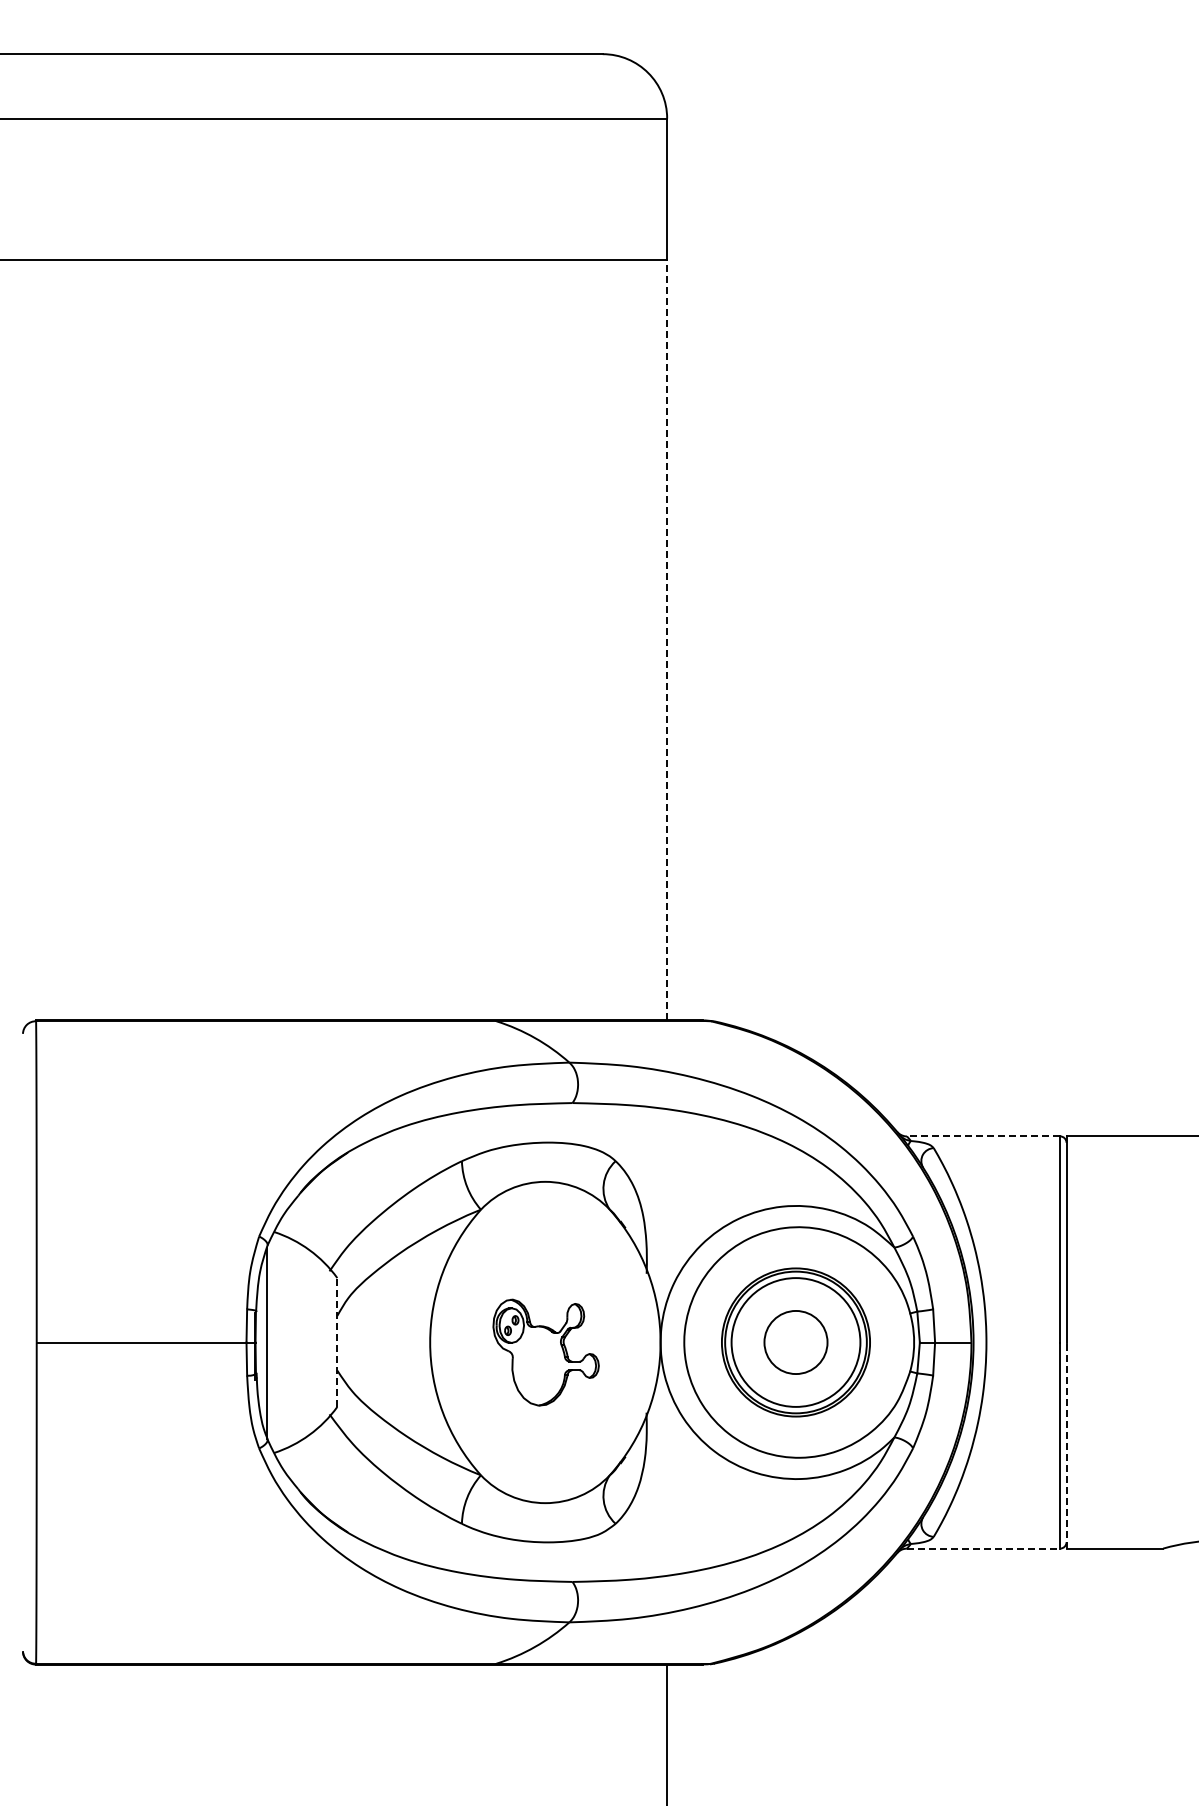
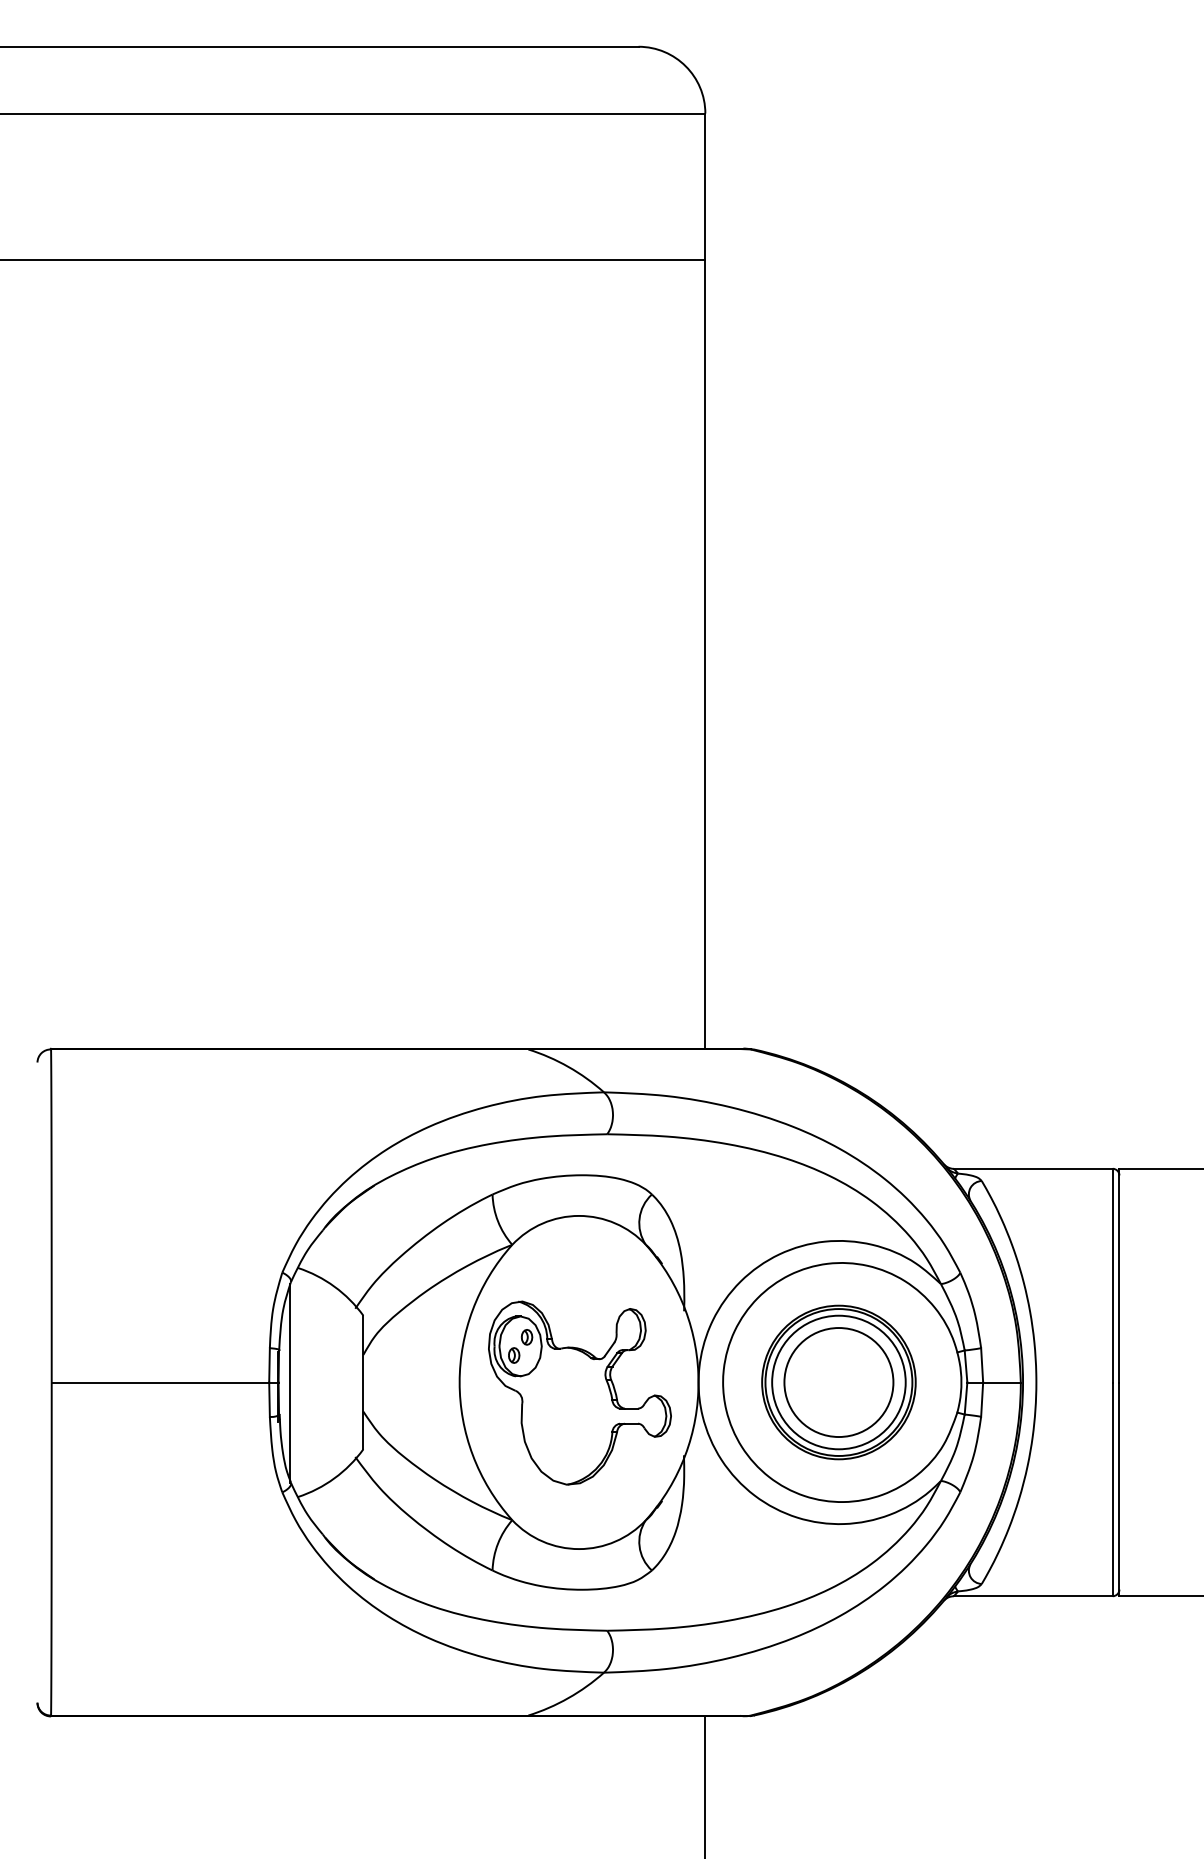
line: (667, 639) -> (705, 653), dashed -> solid
line: (983, 1136) -> (1033, 1168), dashed -> solid
line: (337, 1342) -> (363, 1382), dashed -> solid
circle: (795, 1342) -> (838, 1382), size x1.67
part: (545, 1352) -> (579, 1392), size x1.67
line: (1066, 1445) -> (1119, 1489), dashed -> solid
line: (983, 1548) -> (1033, 1596), dashed -> solid

